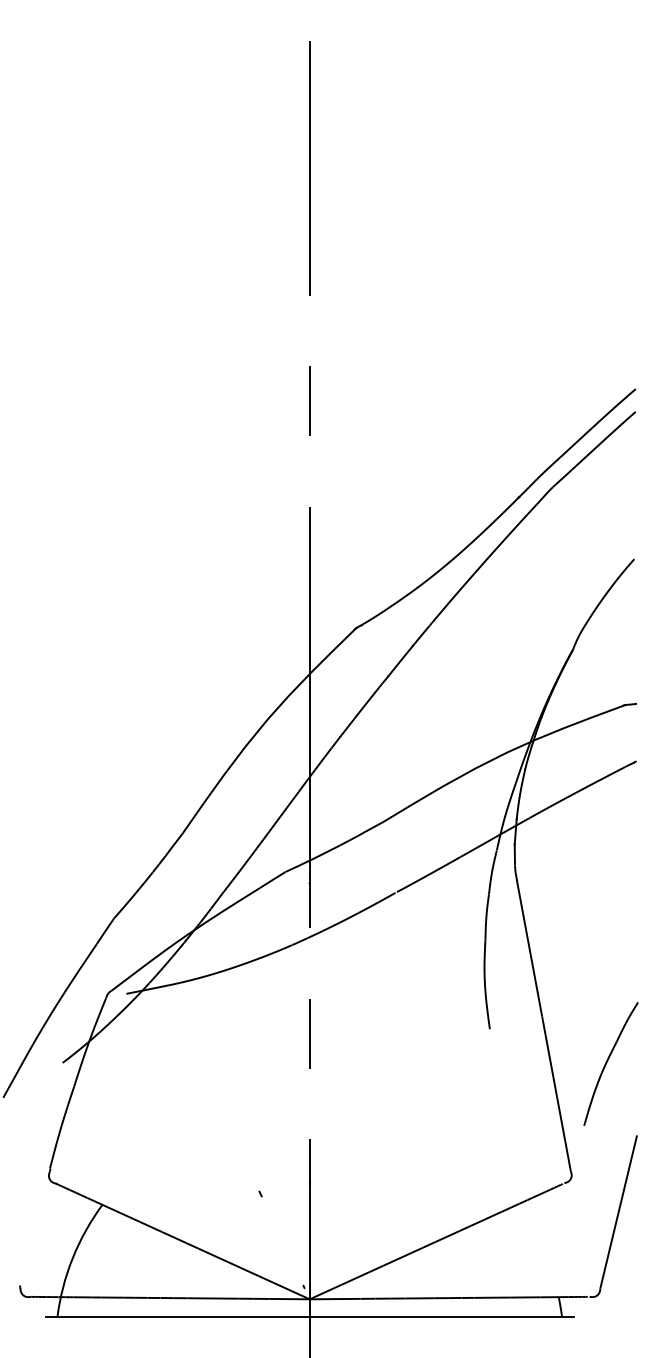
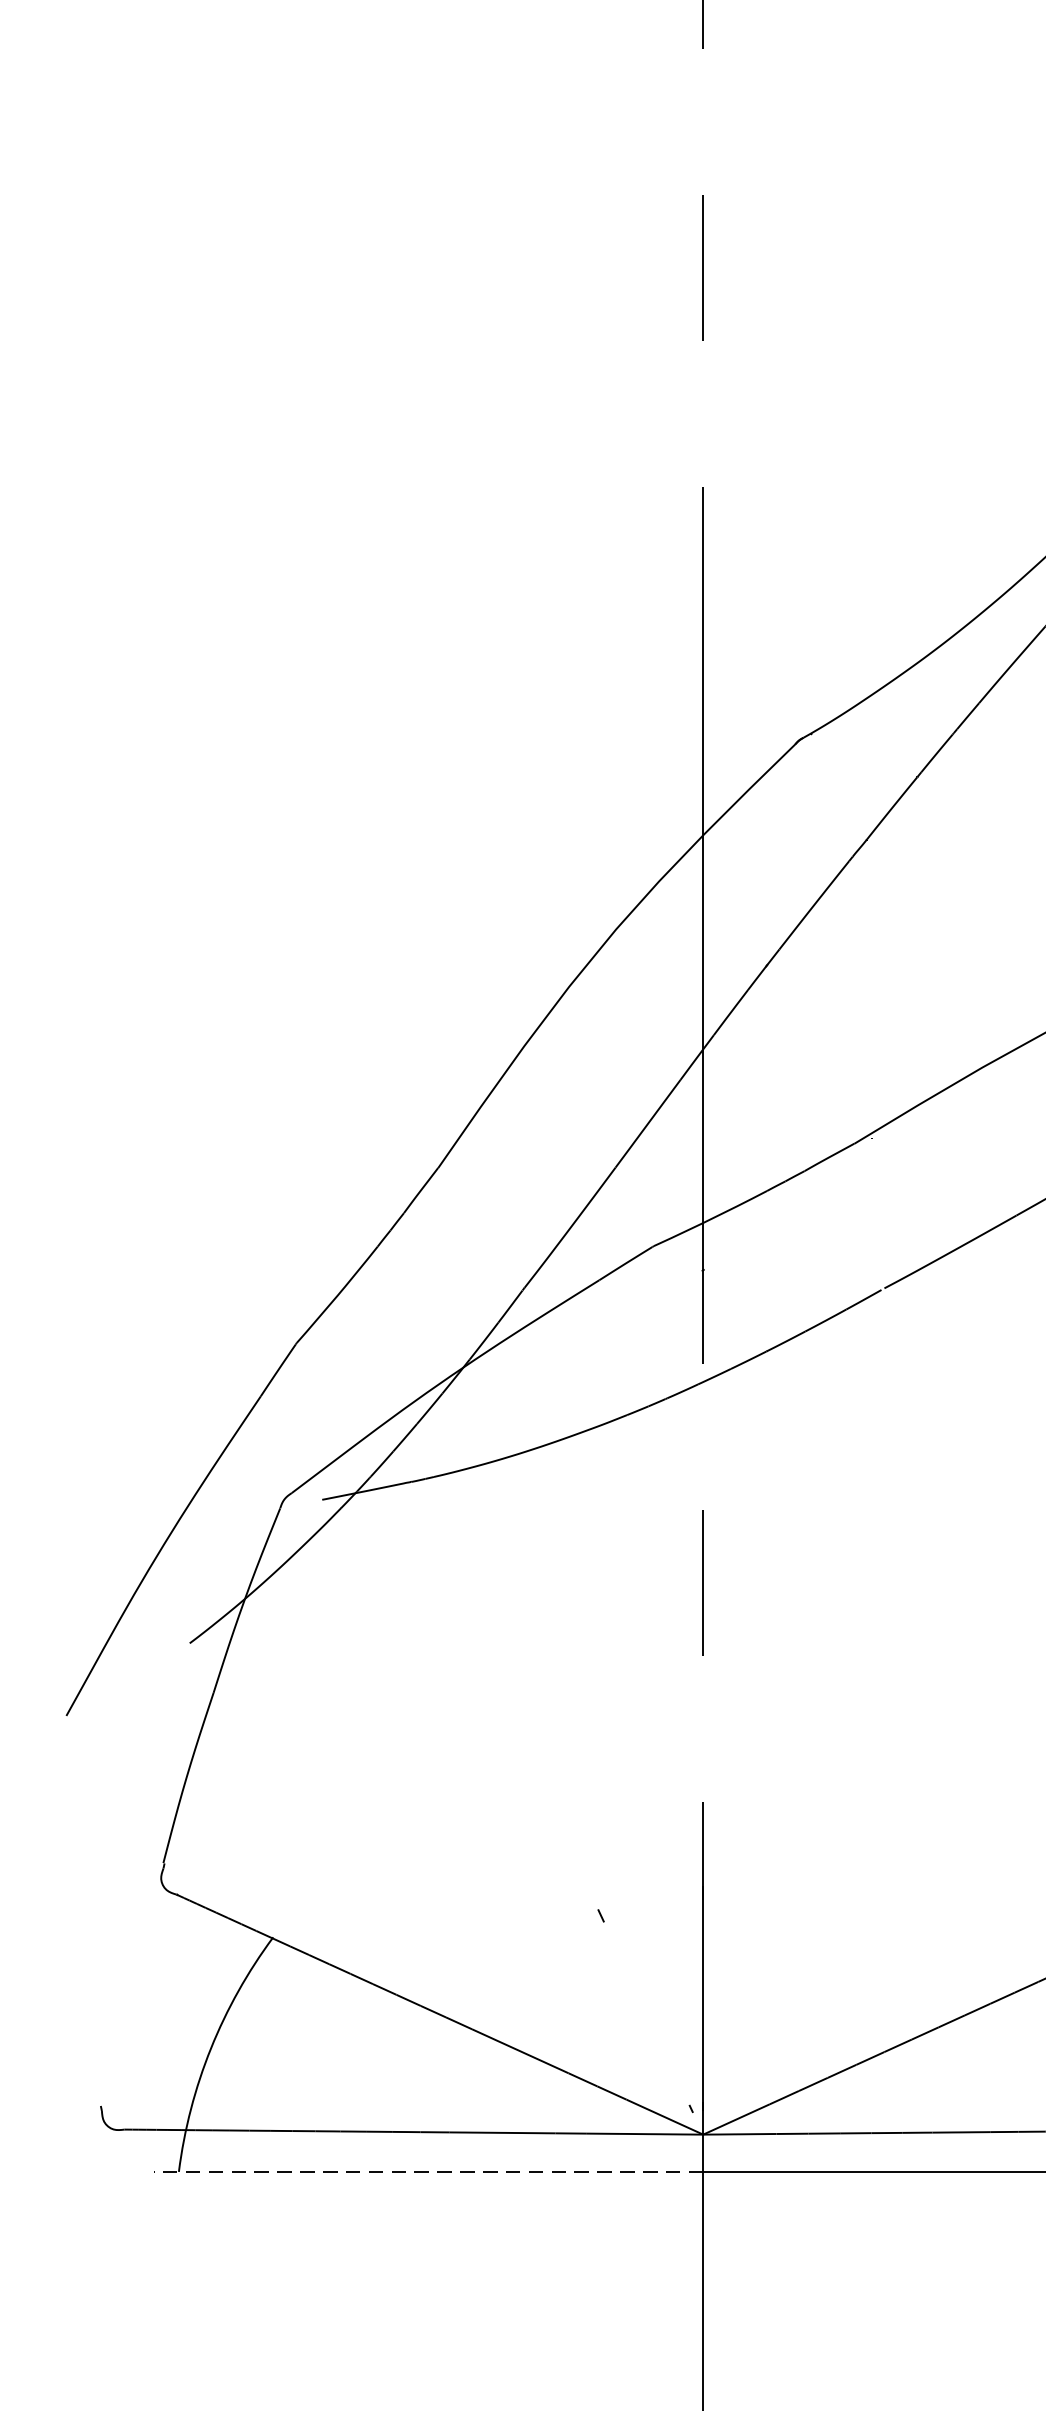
line: (177, 1317) -> (428, 2172), solid -> dashed

